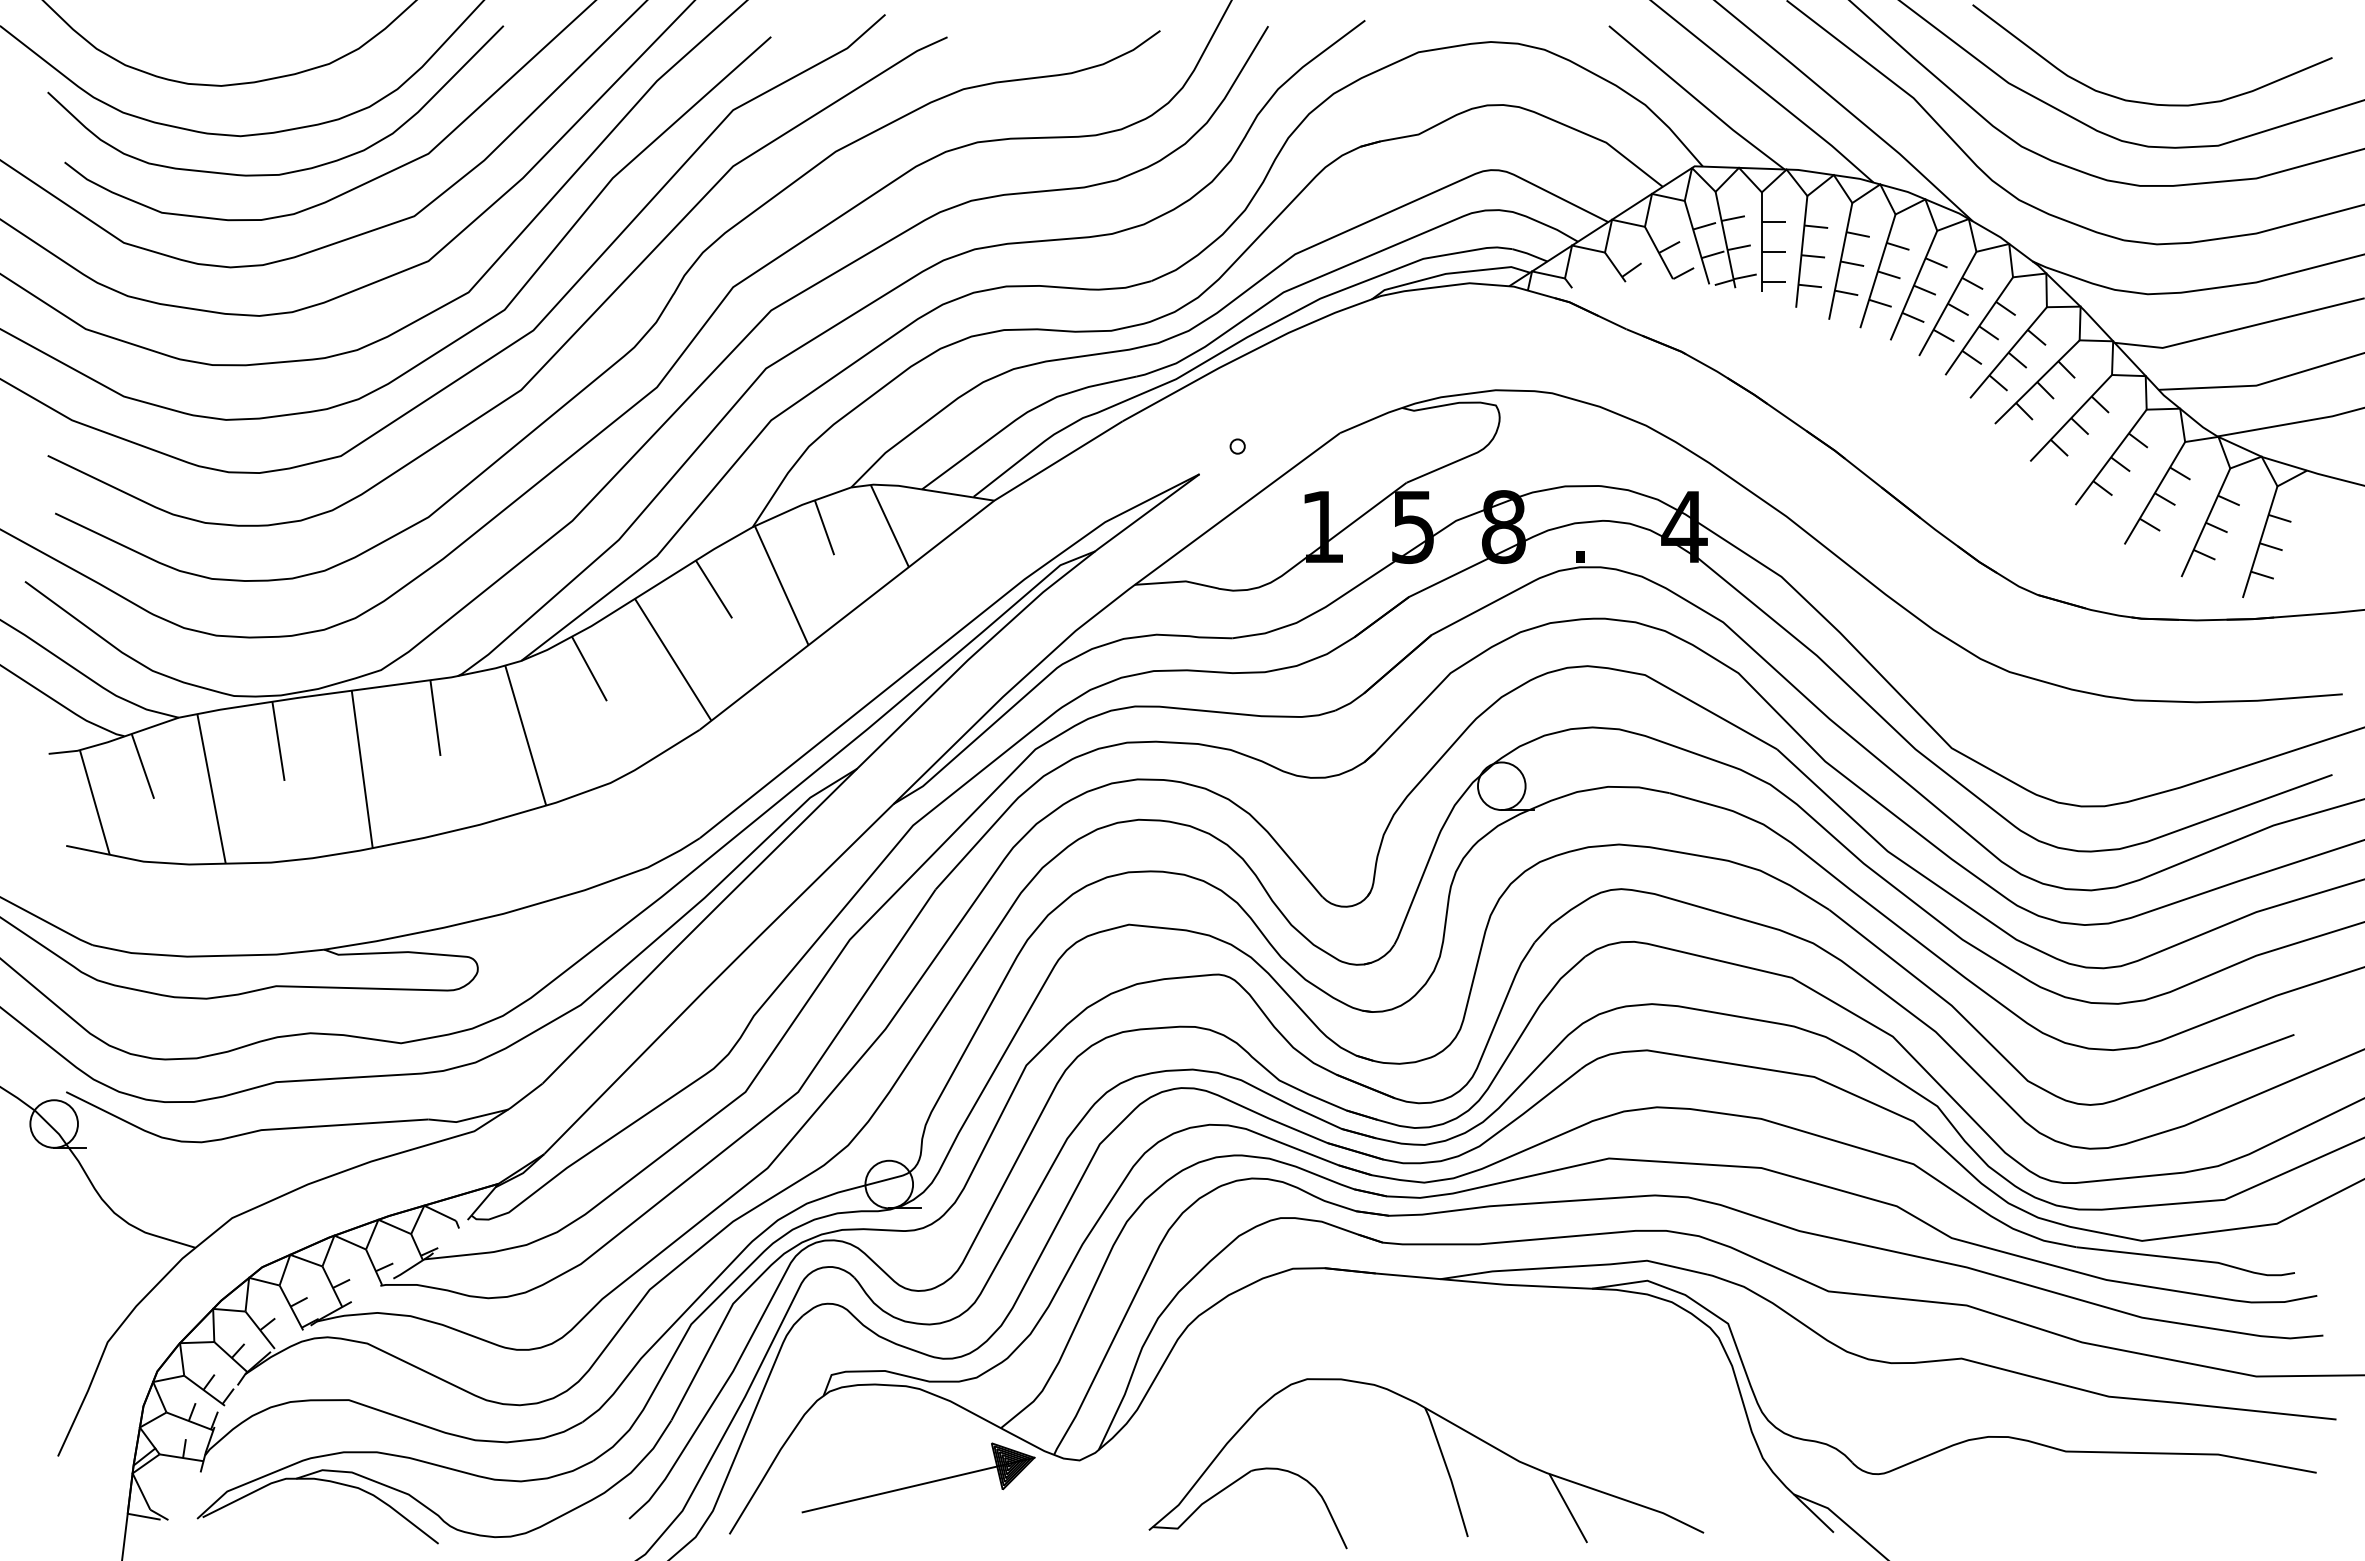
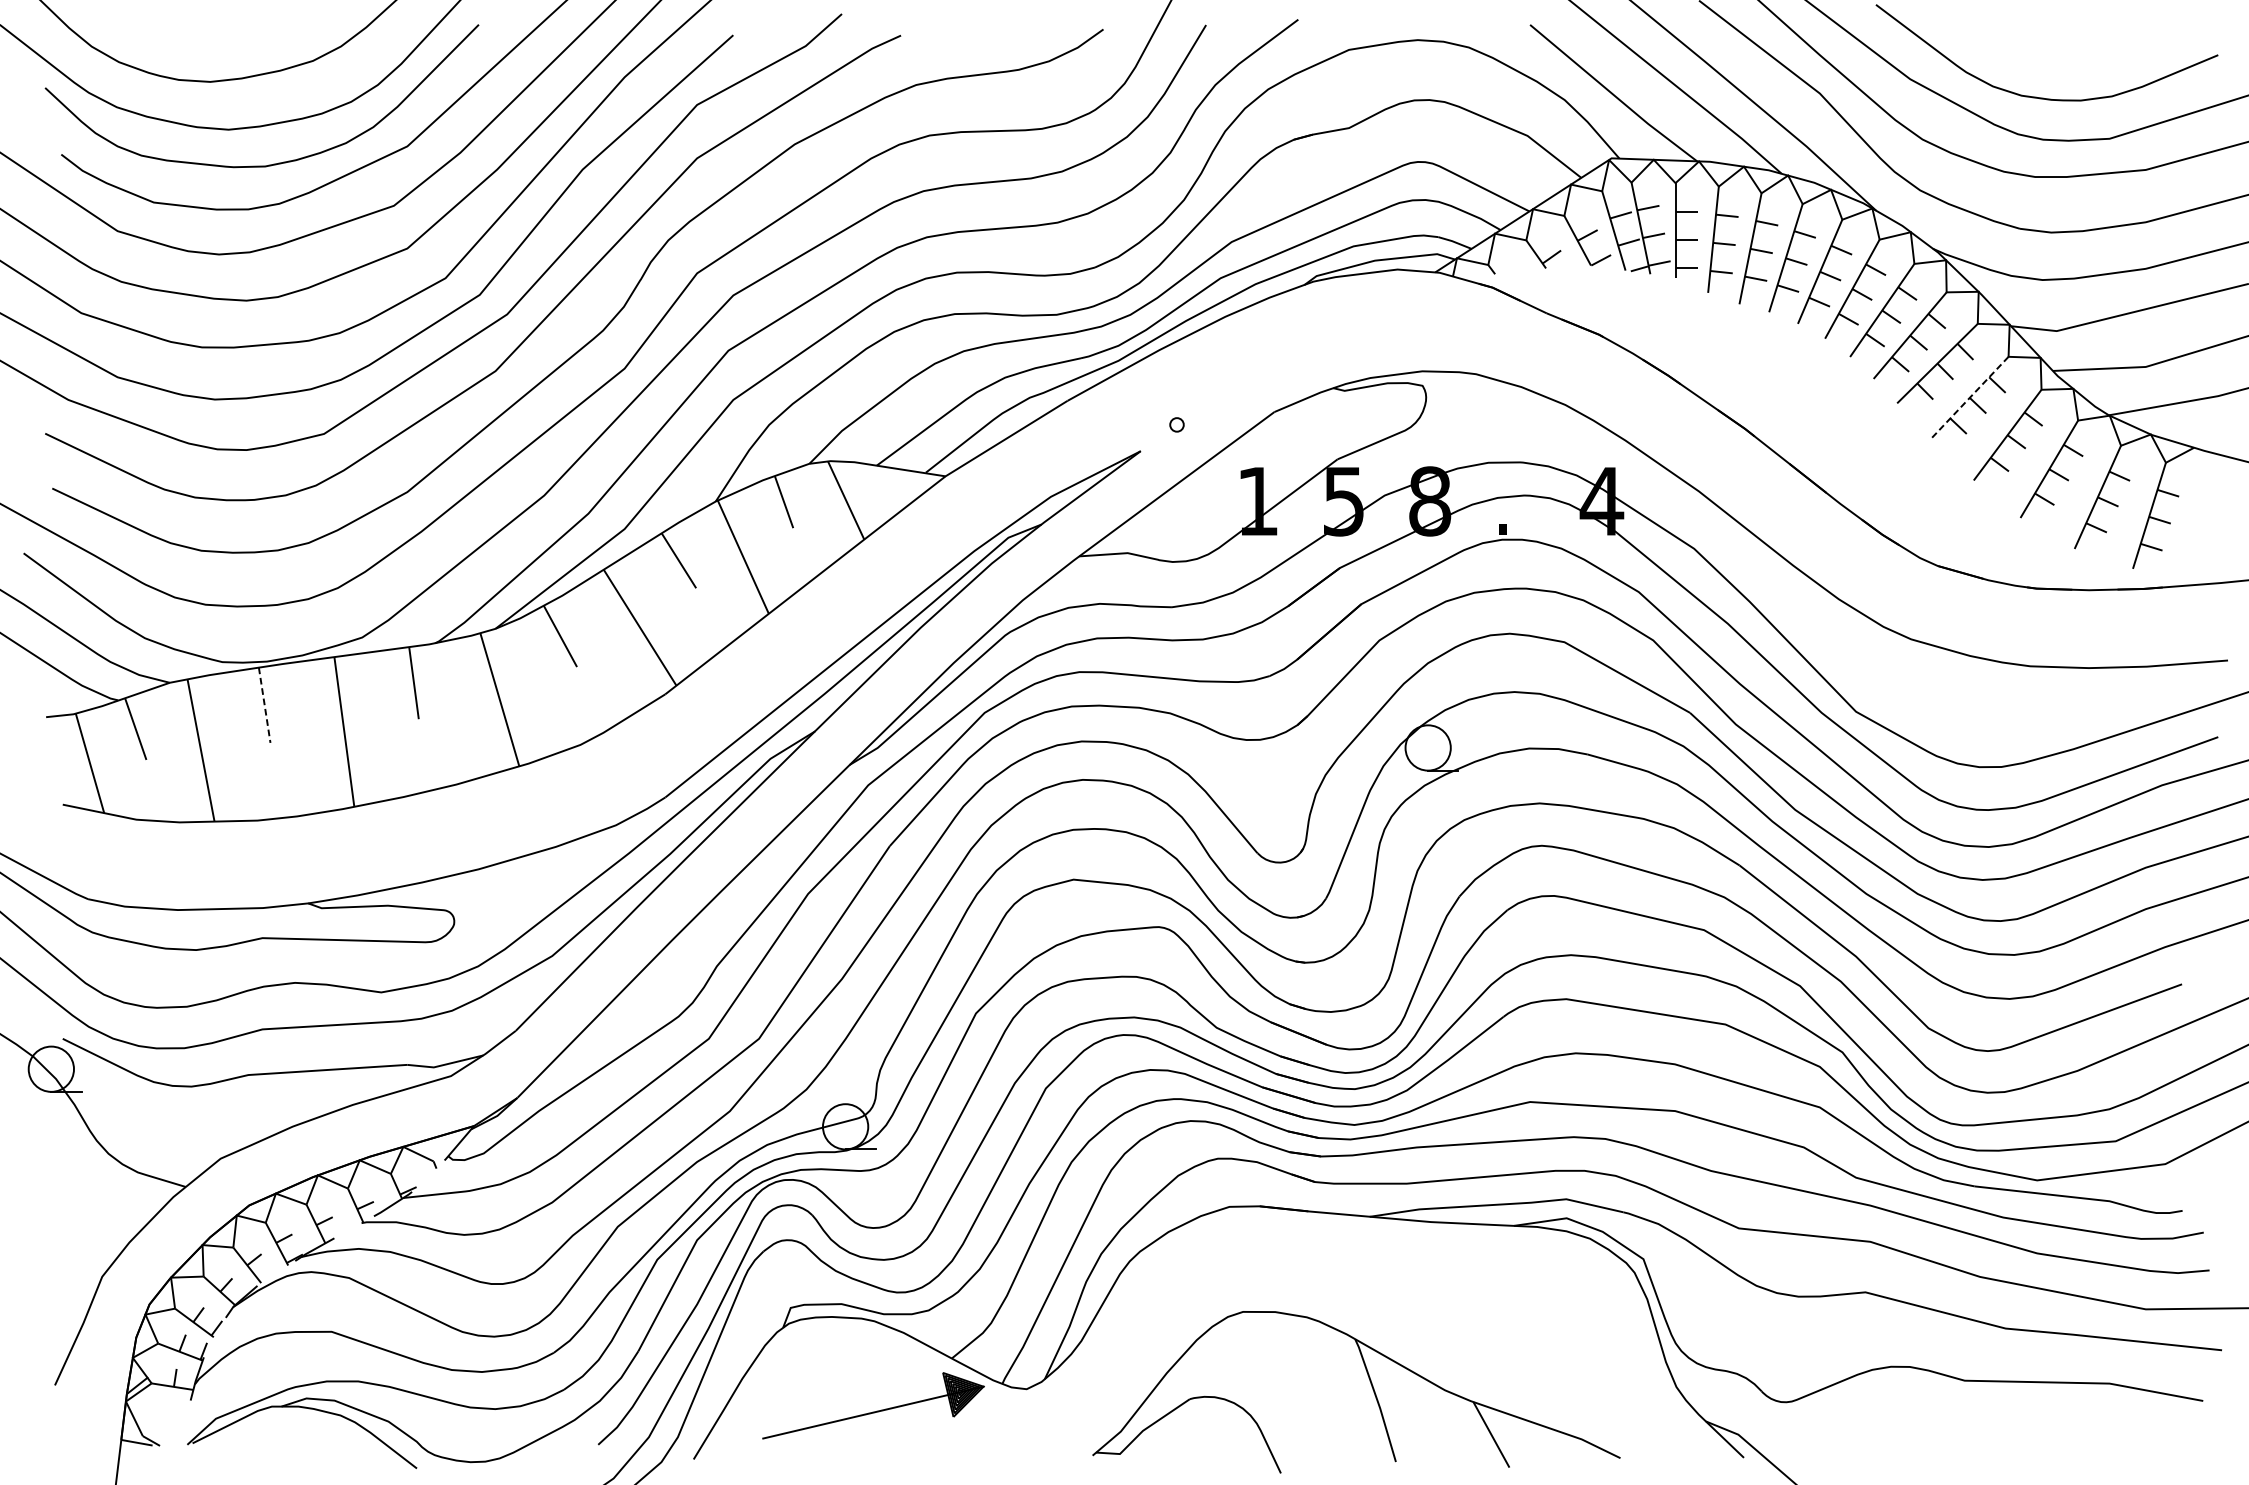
line: (2070, 418) -> (1969, 398), solid -> dashed
line: (278, 741) -> (264, 705), solid -> dashed

